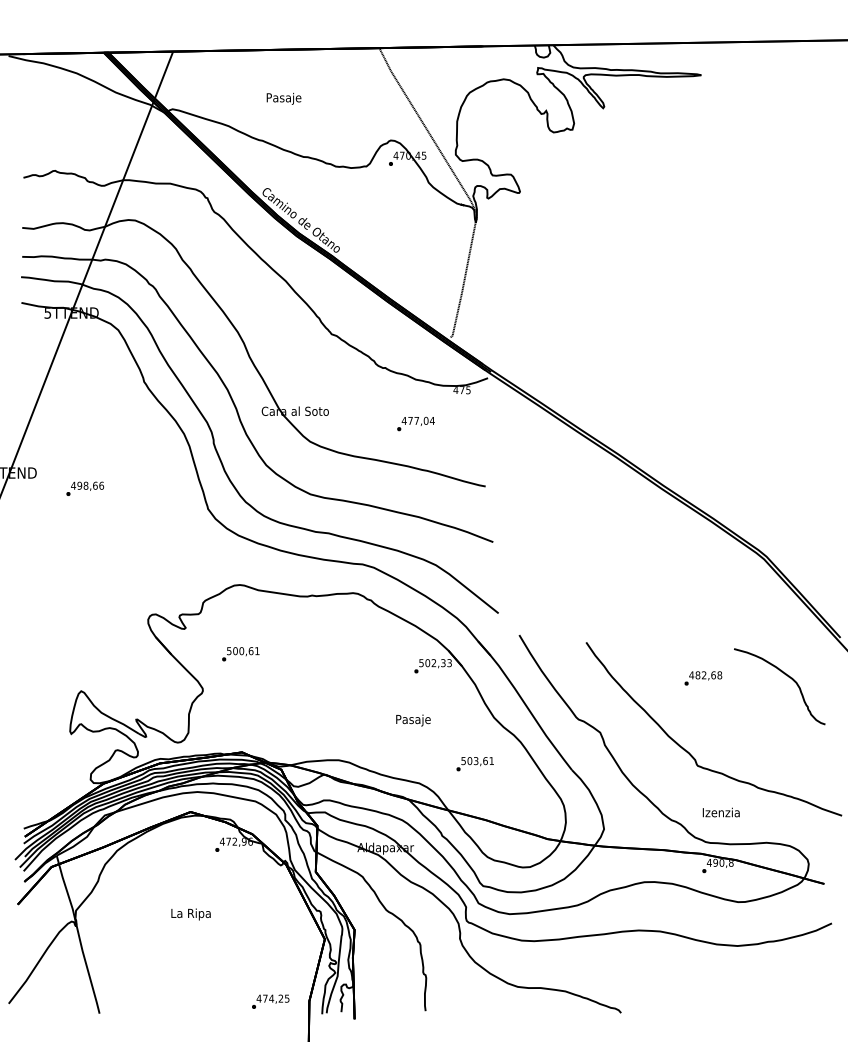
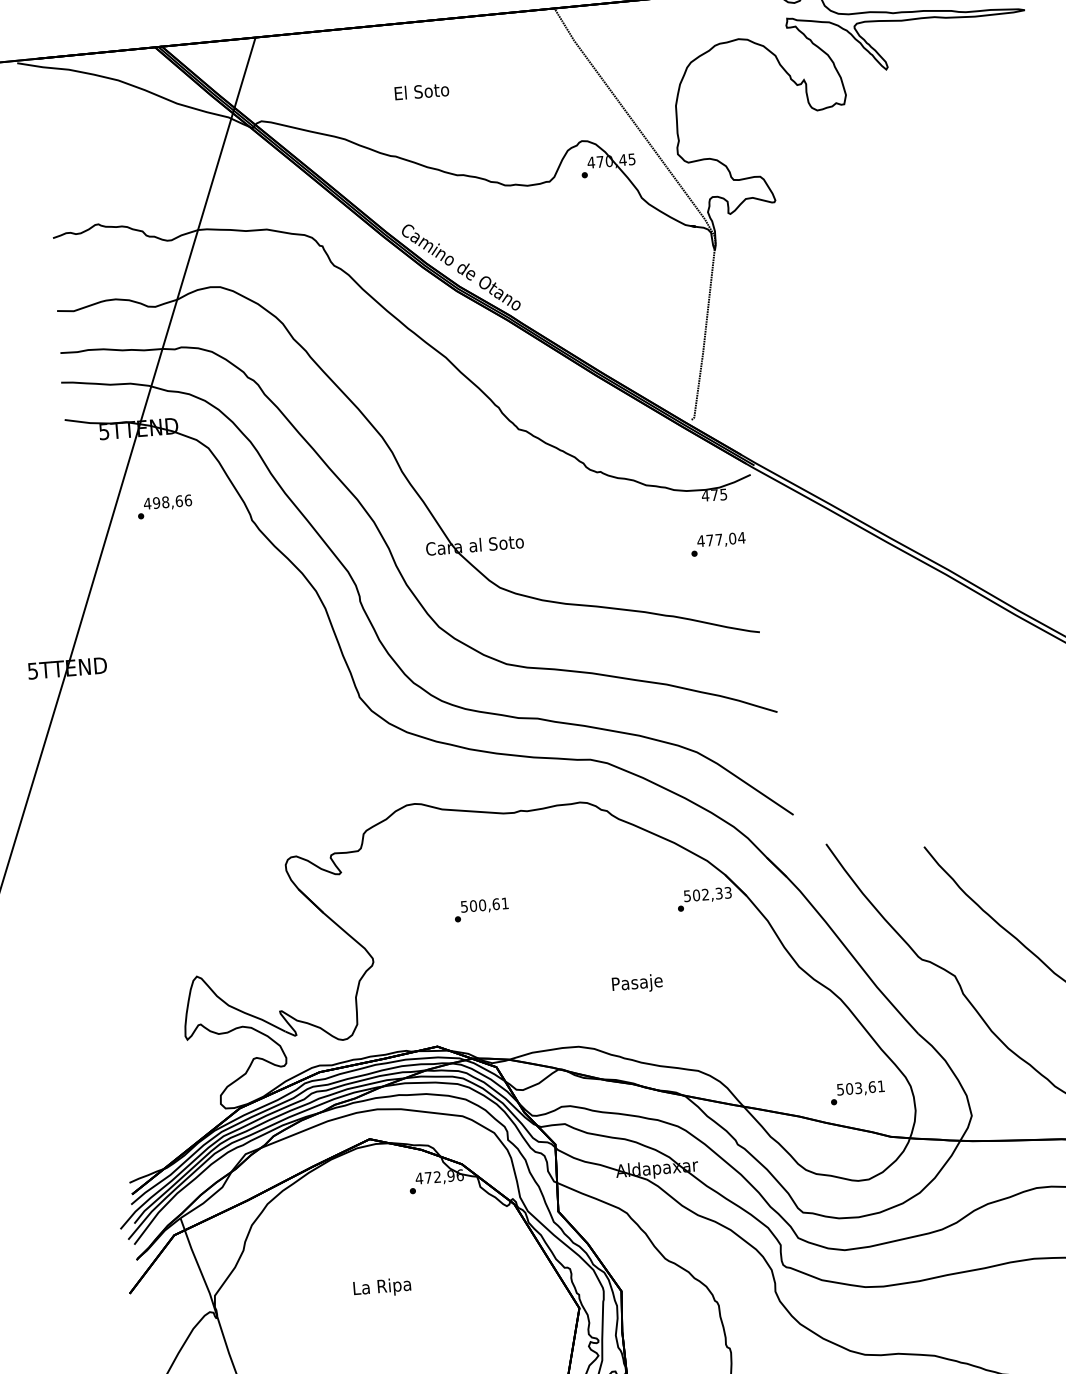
text: (283, 98) -> (421, 92), Pasaje -> El Soto
text: (415, 423) -> (717, 543), moved
text: (85, 488) -> (165, 506), moved
text: (240, 654) -> (481, 910), moved
text: (413, 720) -> (637, 983), moved
text: (474, 764) -> (856, 1093), moved

